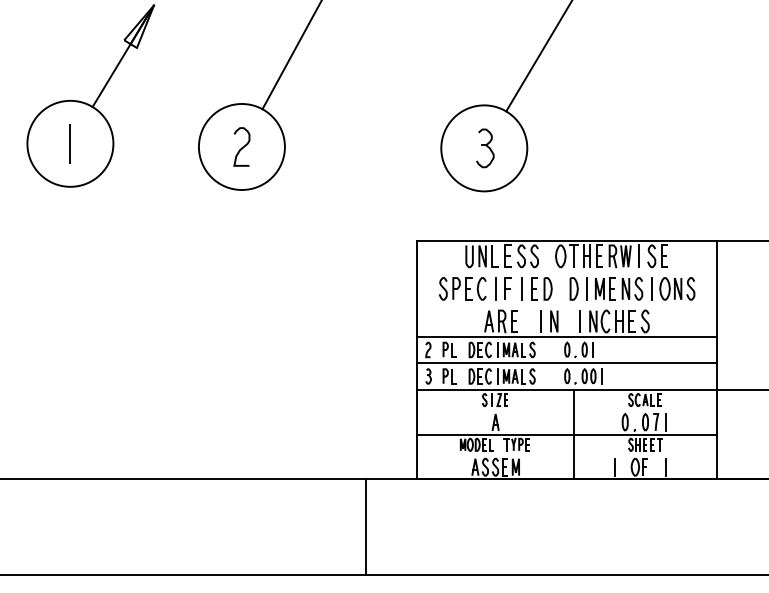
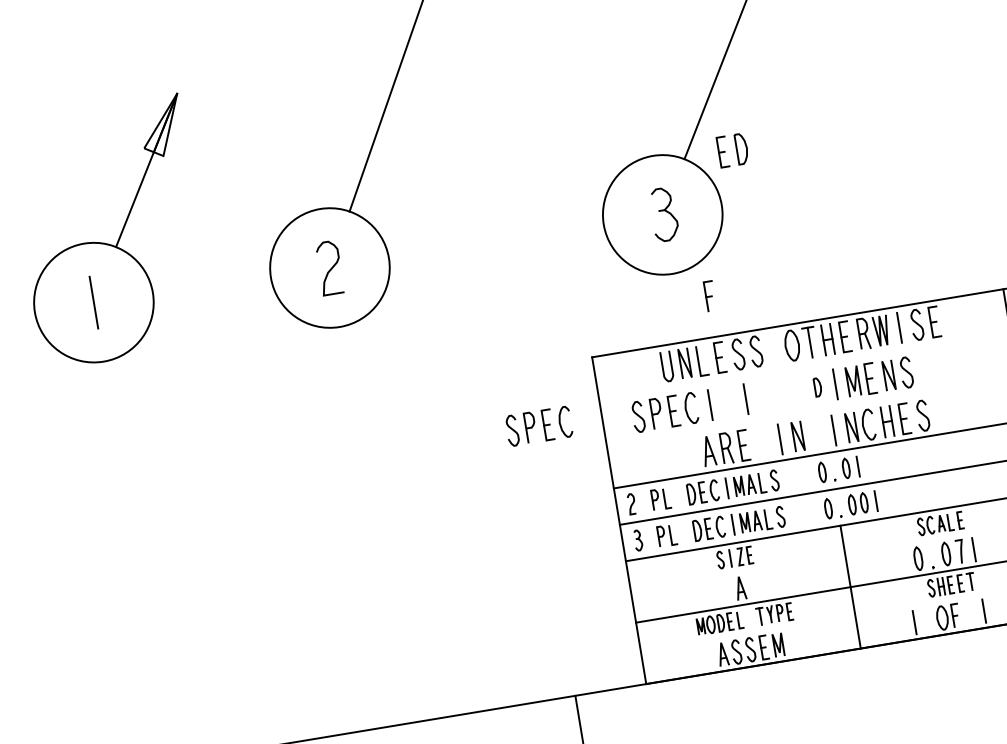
part: (371, 283) -> (538, 425), added
part: (507, 288) -> (708, 296), moved
part: (541, 288) -> (732, 149), moved
part: (573, 288) -> (816, 386), size x0.6
part: (673, 288) -> (954, 364), removed

